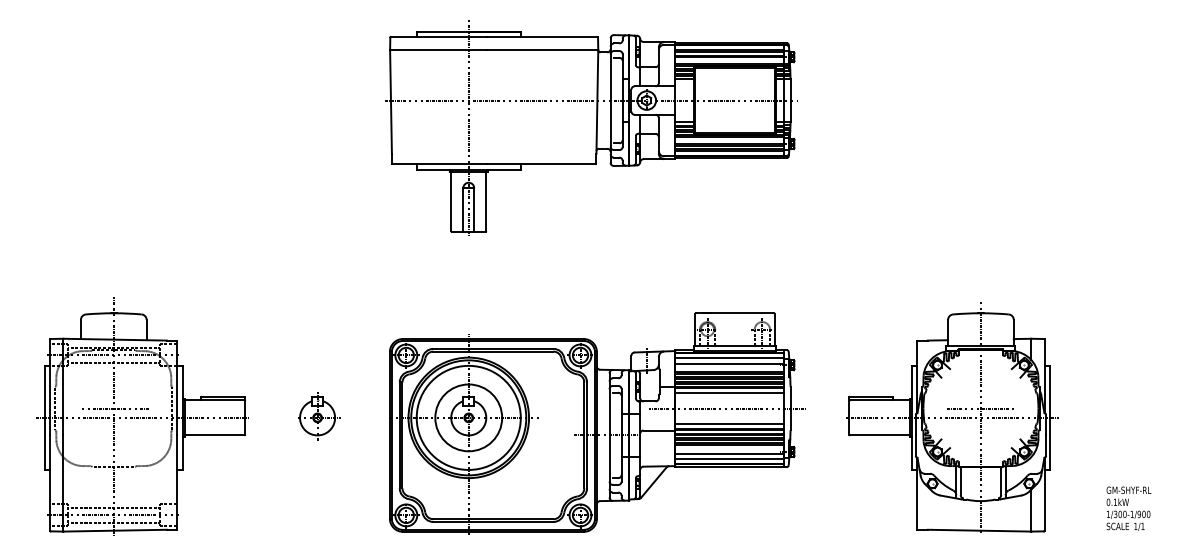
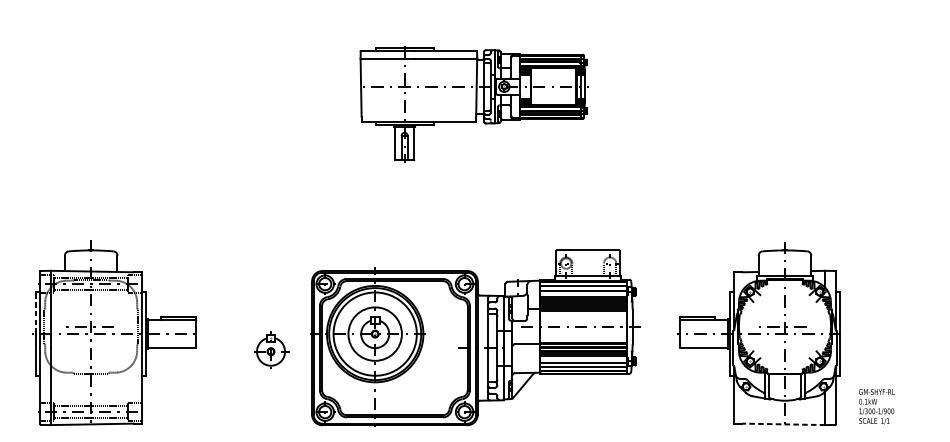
part: (591, 127) -> (473, 101), size x0.7
line: (44, 391) -> (35, 313), solid -> dashed
line: (729, 393) -> (583, 314), removed
part: (319, 416) -> (272, 350), moved
line: (729, 423) -> (583, 338), removed
text: (1128, 508) -> (876, 406), moved
line: (979, 530) -> (783, 424), solid -> dashed

